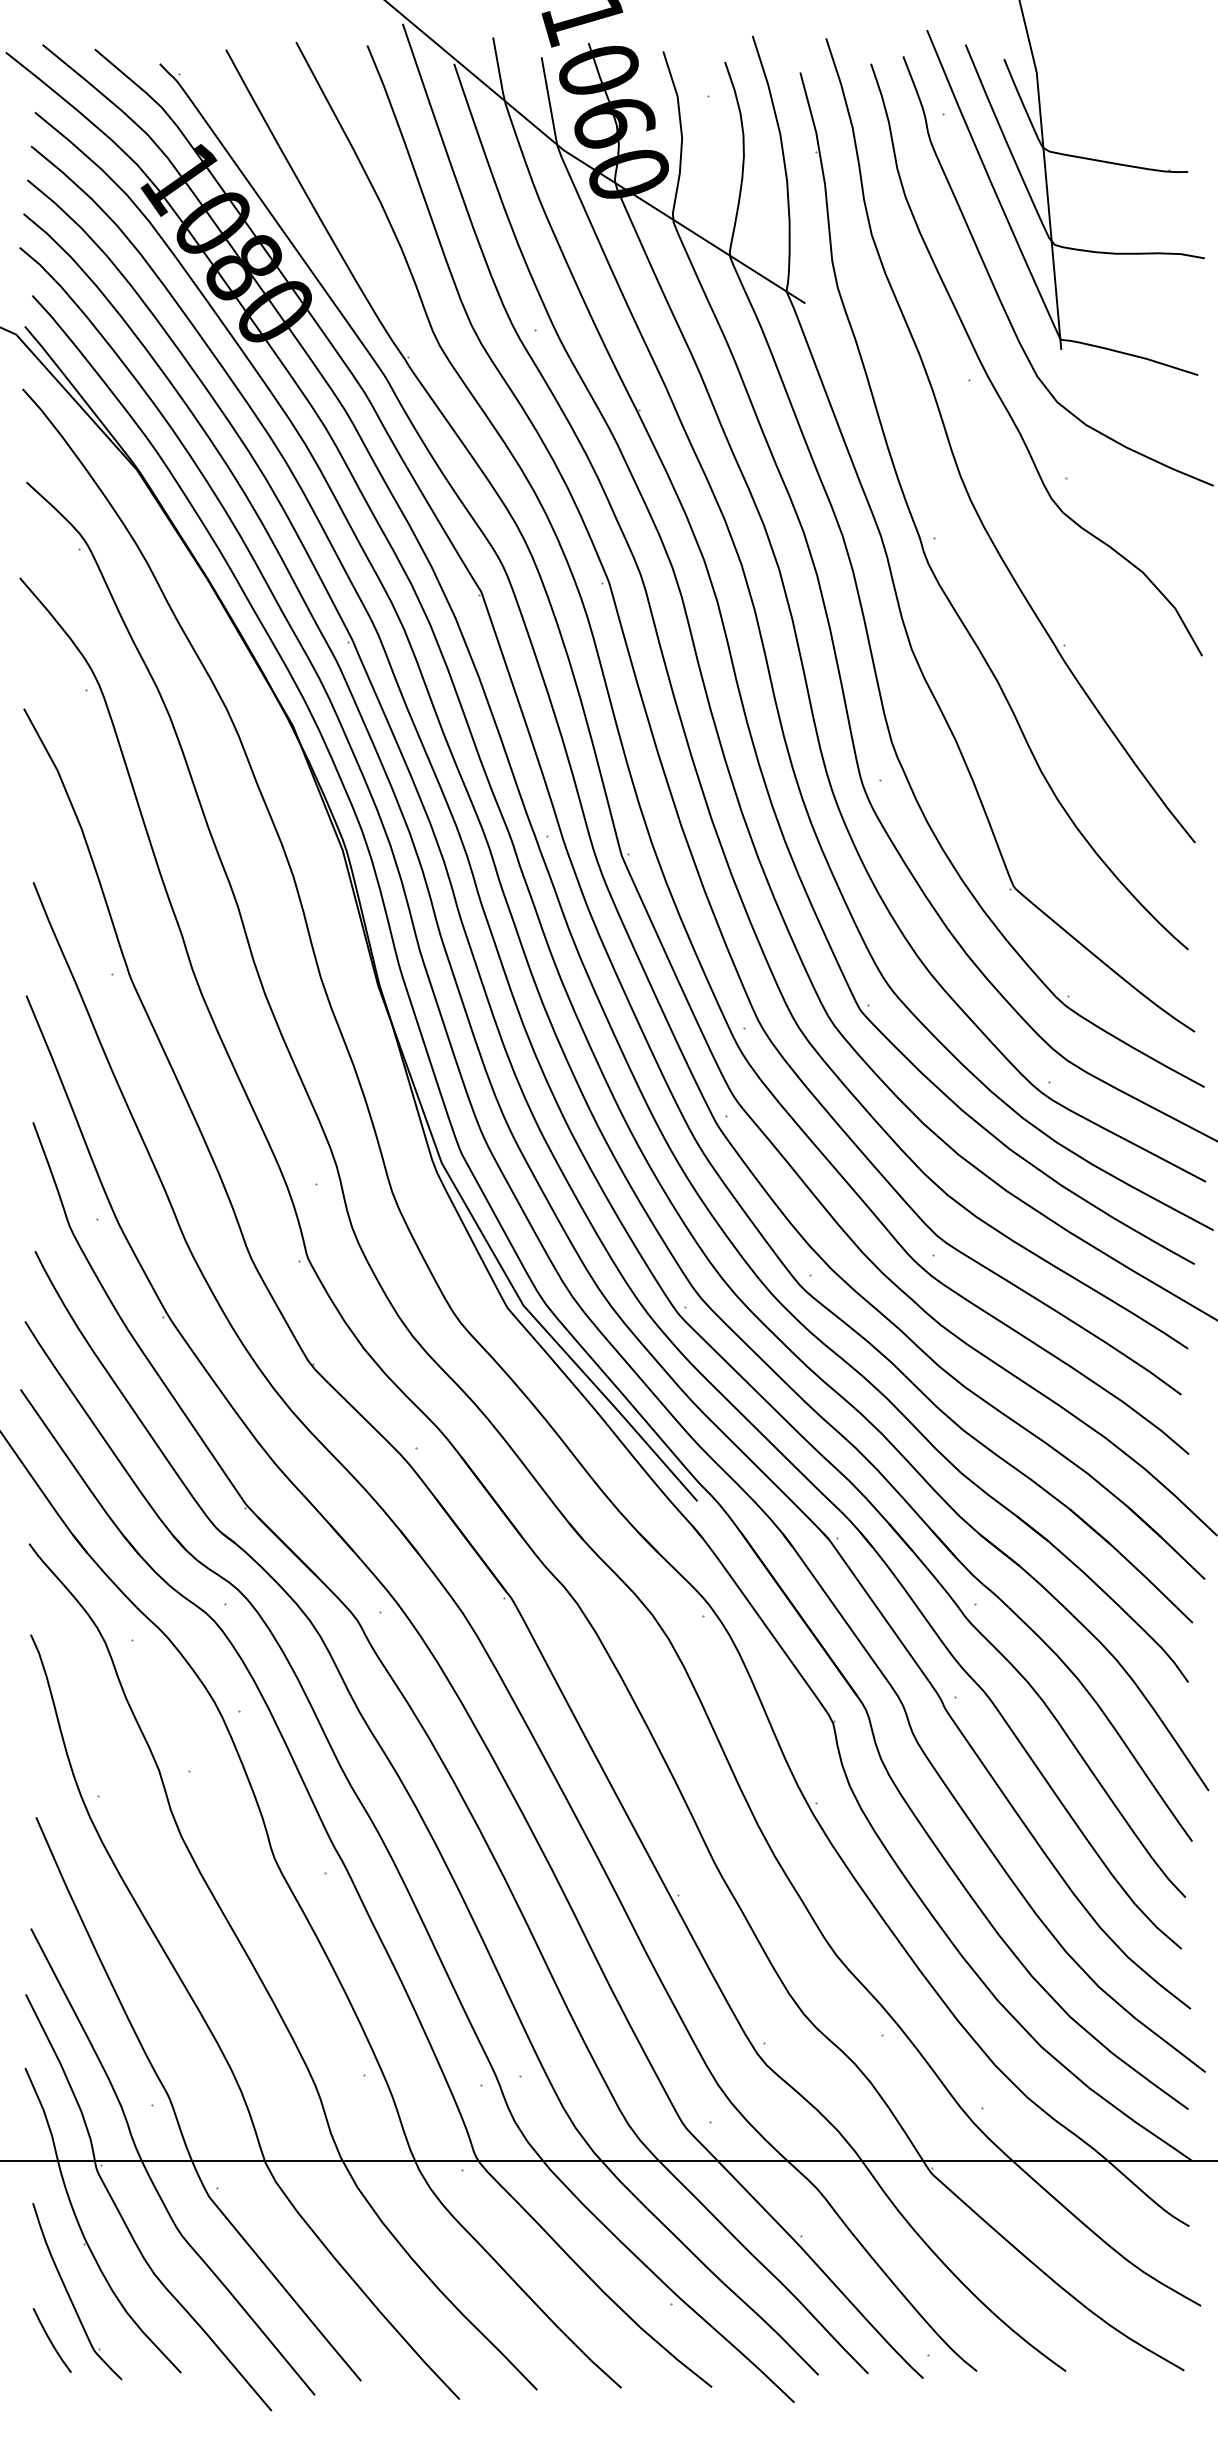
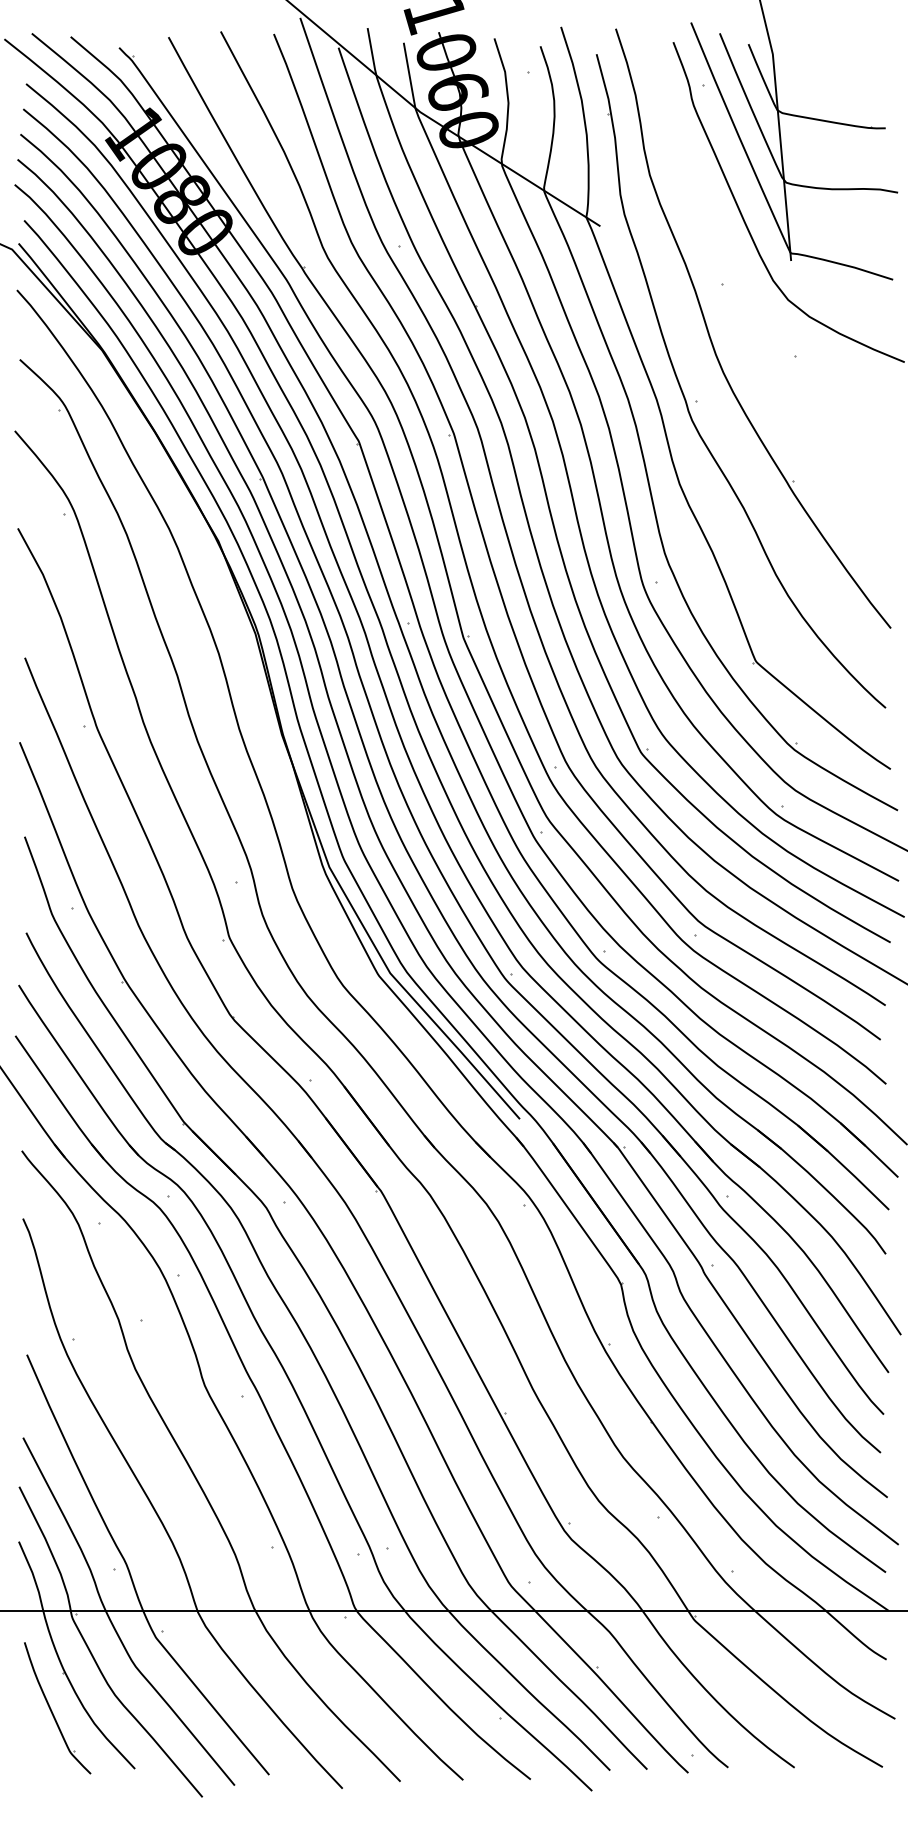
curve: (992, 382) -> (739, 285), removed
curve: (51, 2340) -> (38, 1744), removed

